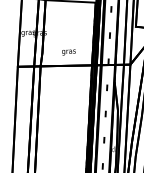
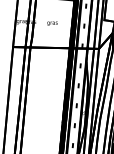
text: (68, 52) -> (52, 23), moved

